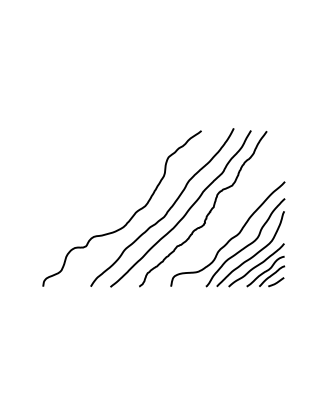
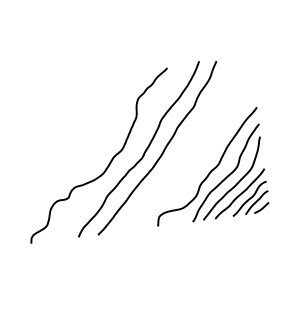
curve: (207, 213) -> (184, 149), removed

